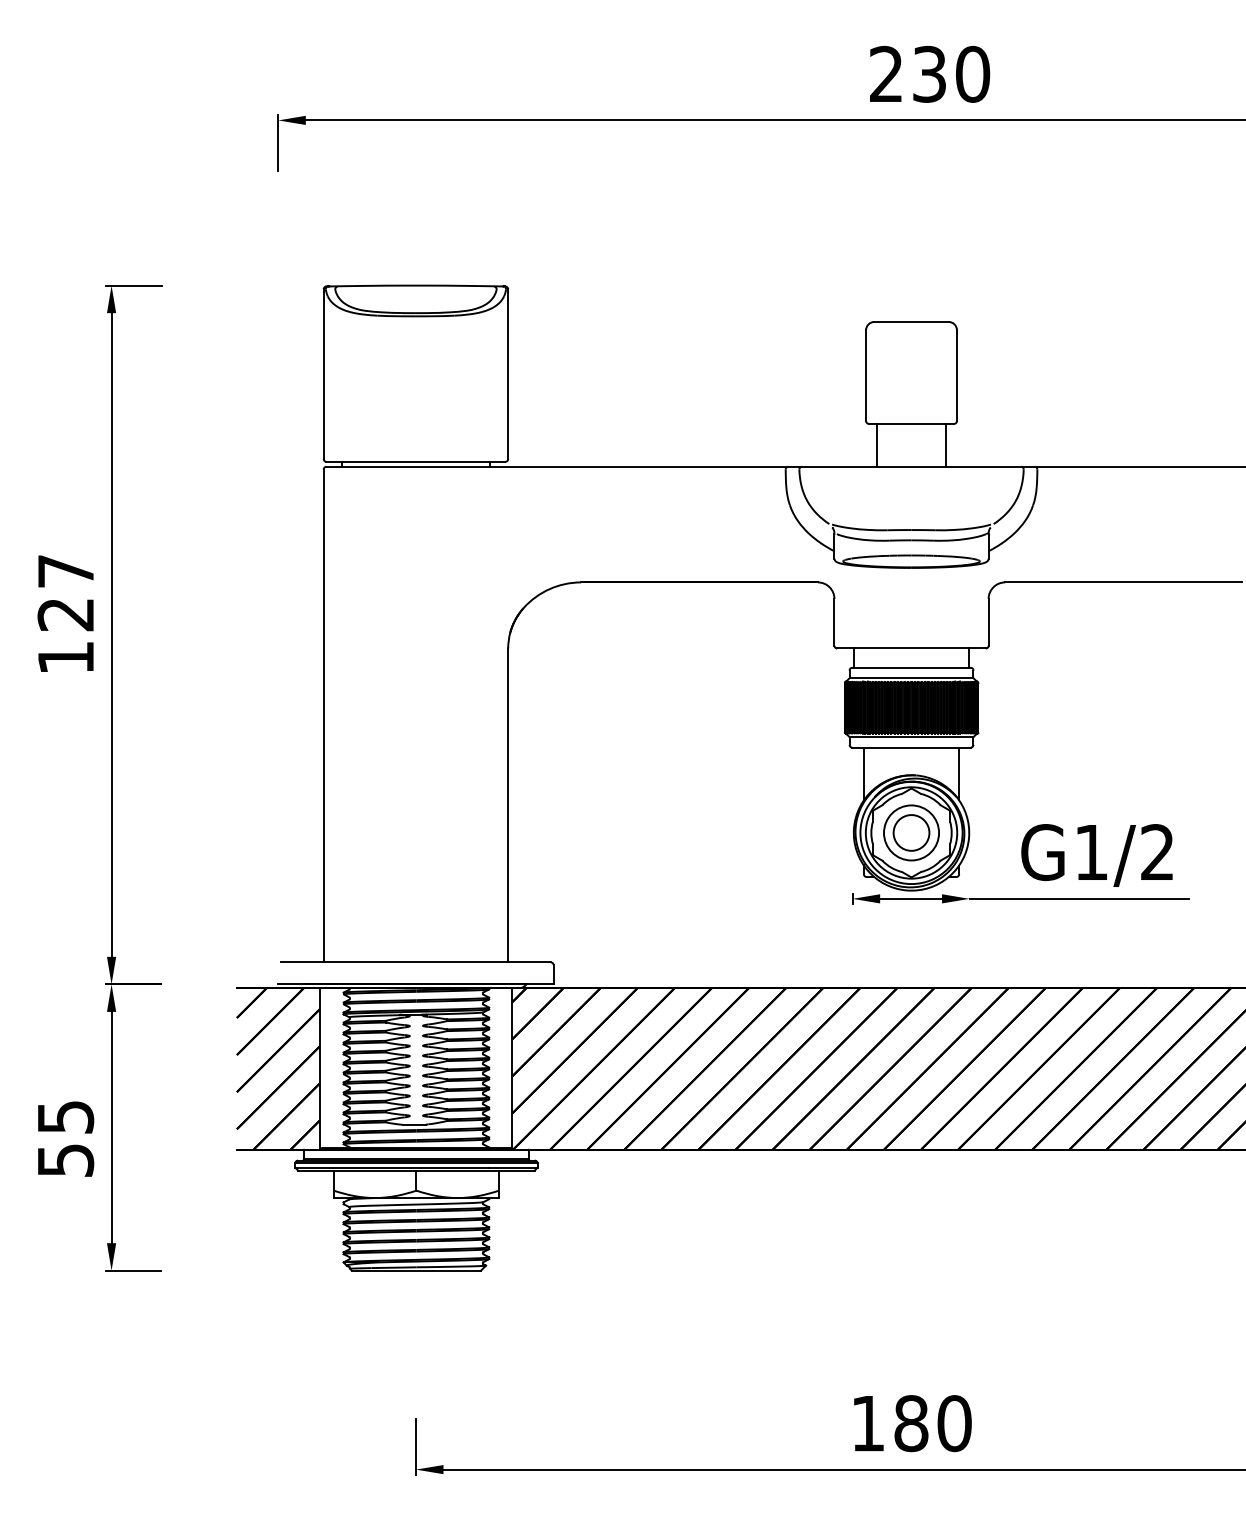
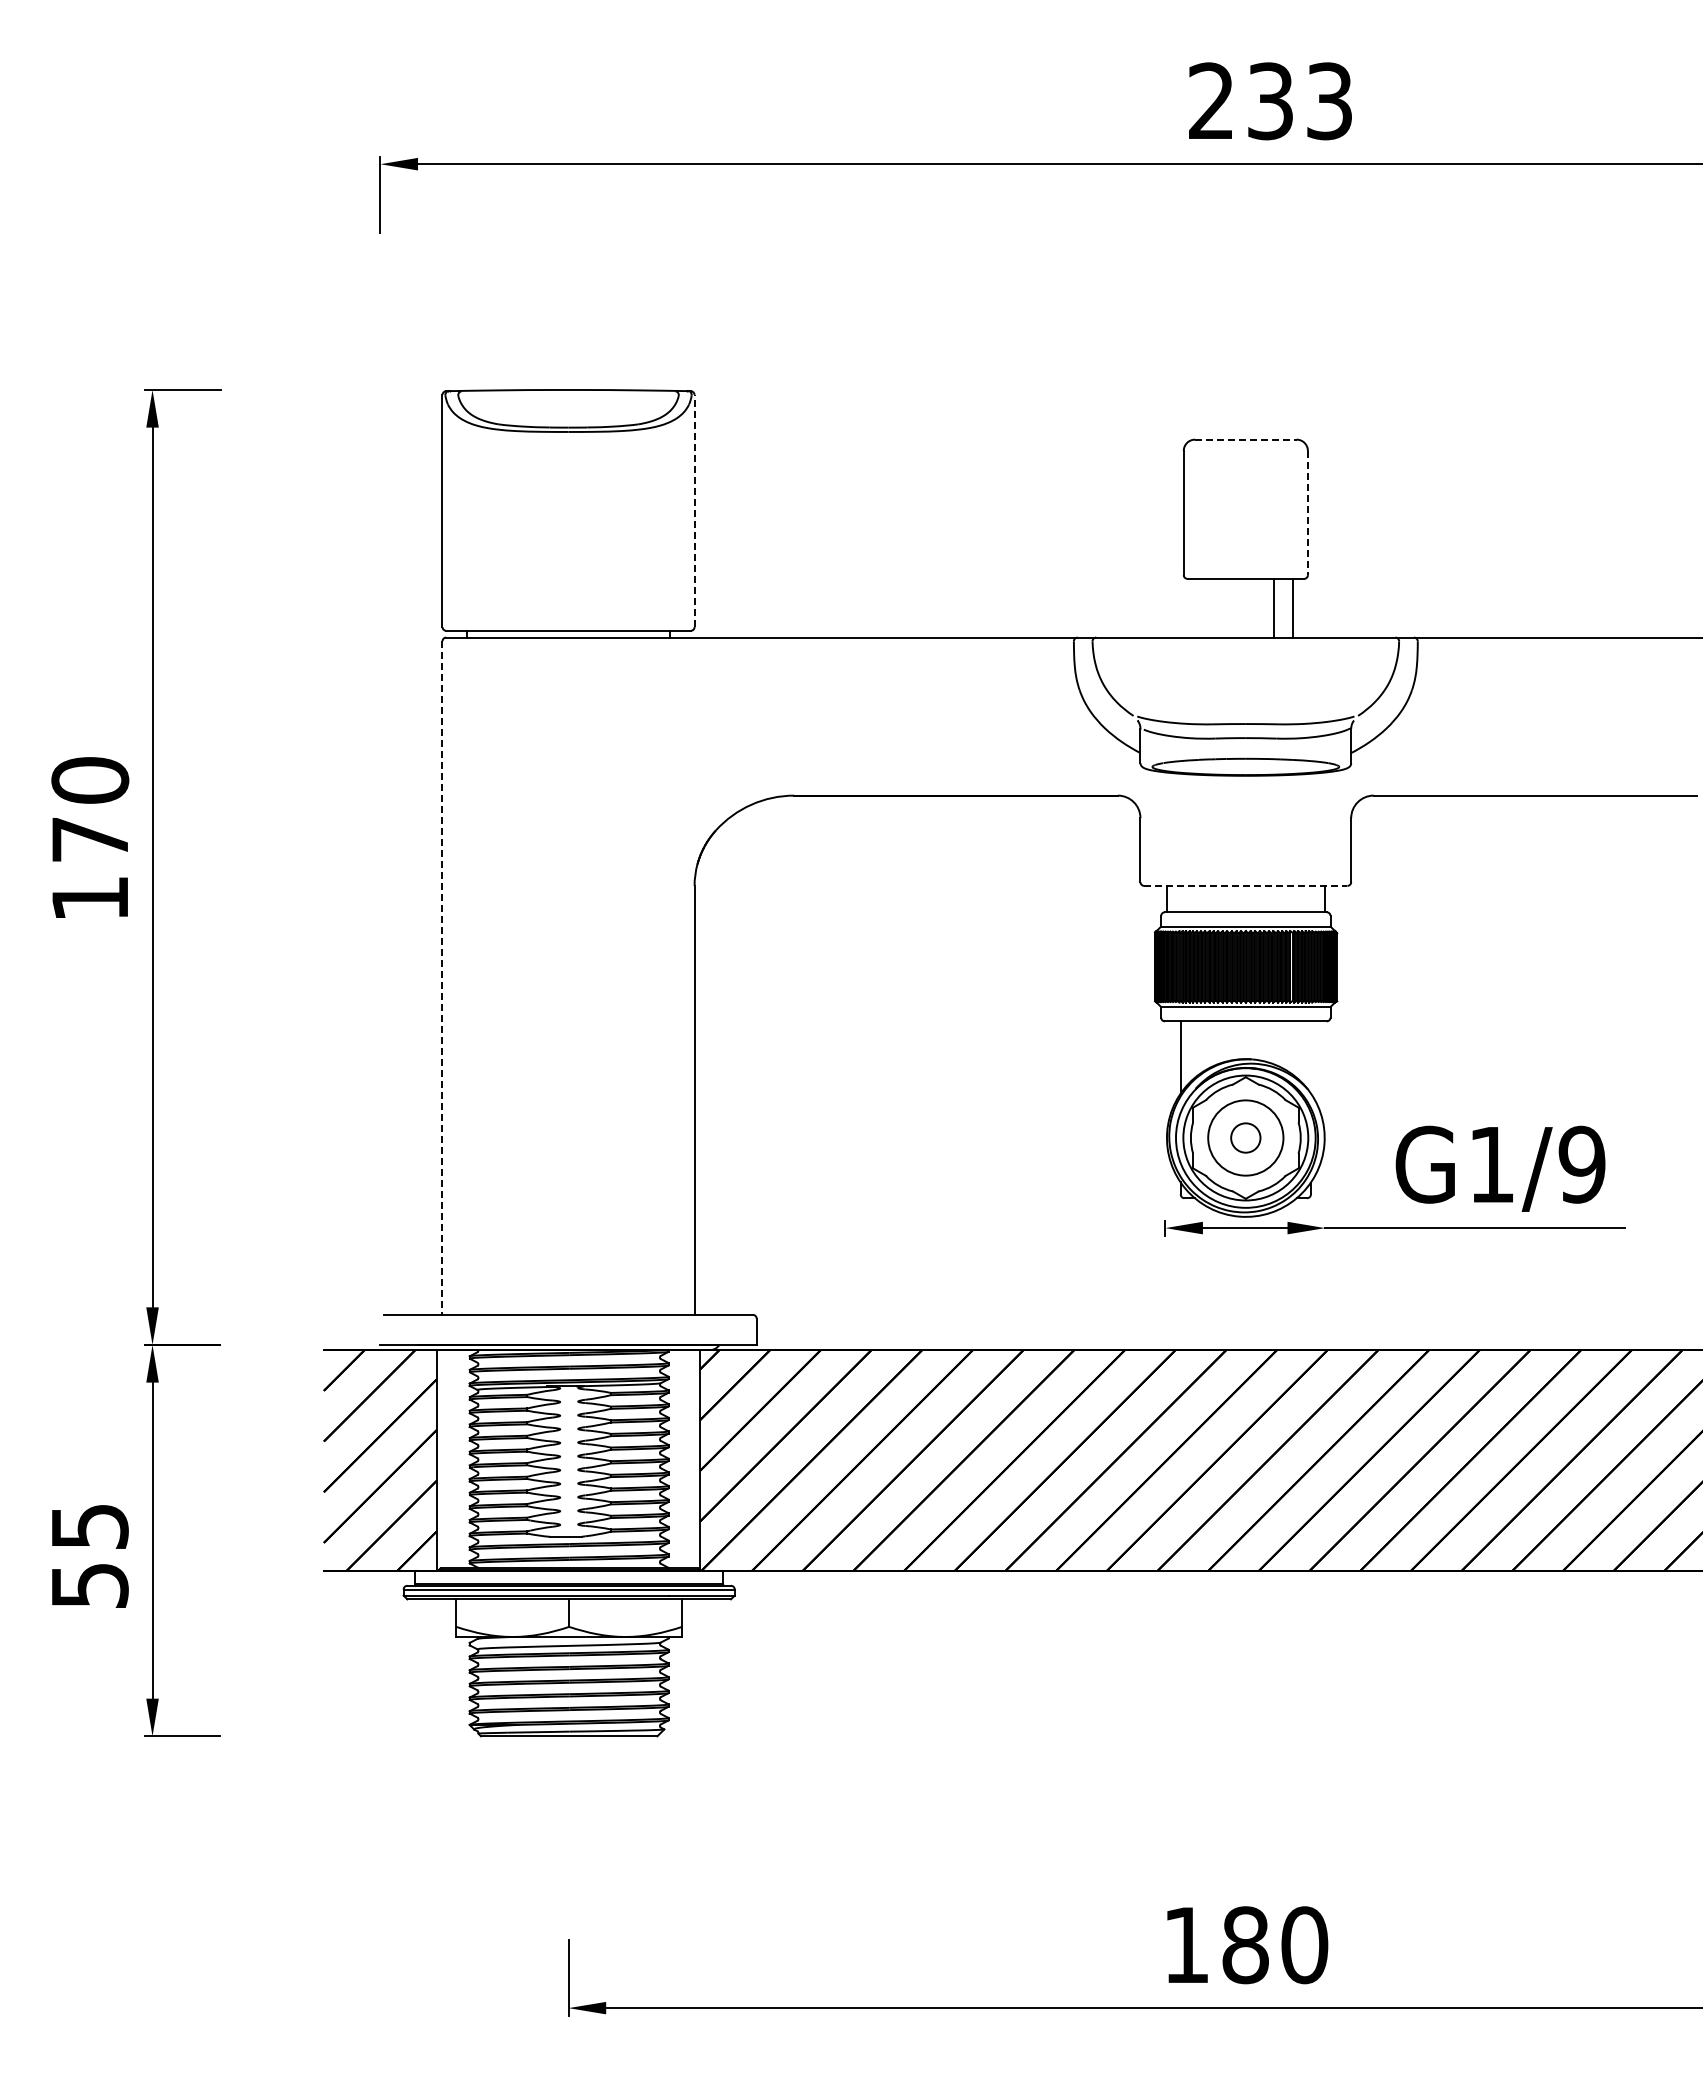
text: (972, 74) -> (1329, 101), 230 -> 233
line: (911, 321) -> (1245, 439), solid -> dashed
line: (508, 373) -> (694, 510), solid -> dashed
line: (956, 375) -> (1307, 513), solid -> dashed
line: (877, 444) -> (1274, 607), moved
text: (66, 592) -> (90, 809), 127 -> 170
line: (911, 648) -> (1245, 885), solid -> dashed
line: (323, 716) -> (442, 978), solid -> dashed
line: (958, 774) -> (1310, 1057), removed
circle: (911, 832) -> (1245, 1137), size x0.6
text: (1157, 852) -> (1581, 1164), G1/2 -> G1/9

